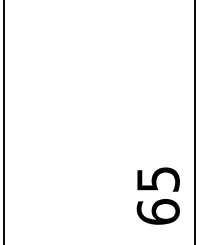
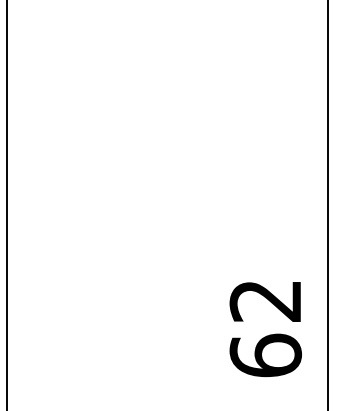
text: (157, 179) -> (264, 301), 65 -> 62

